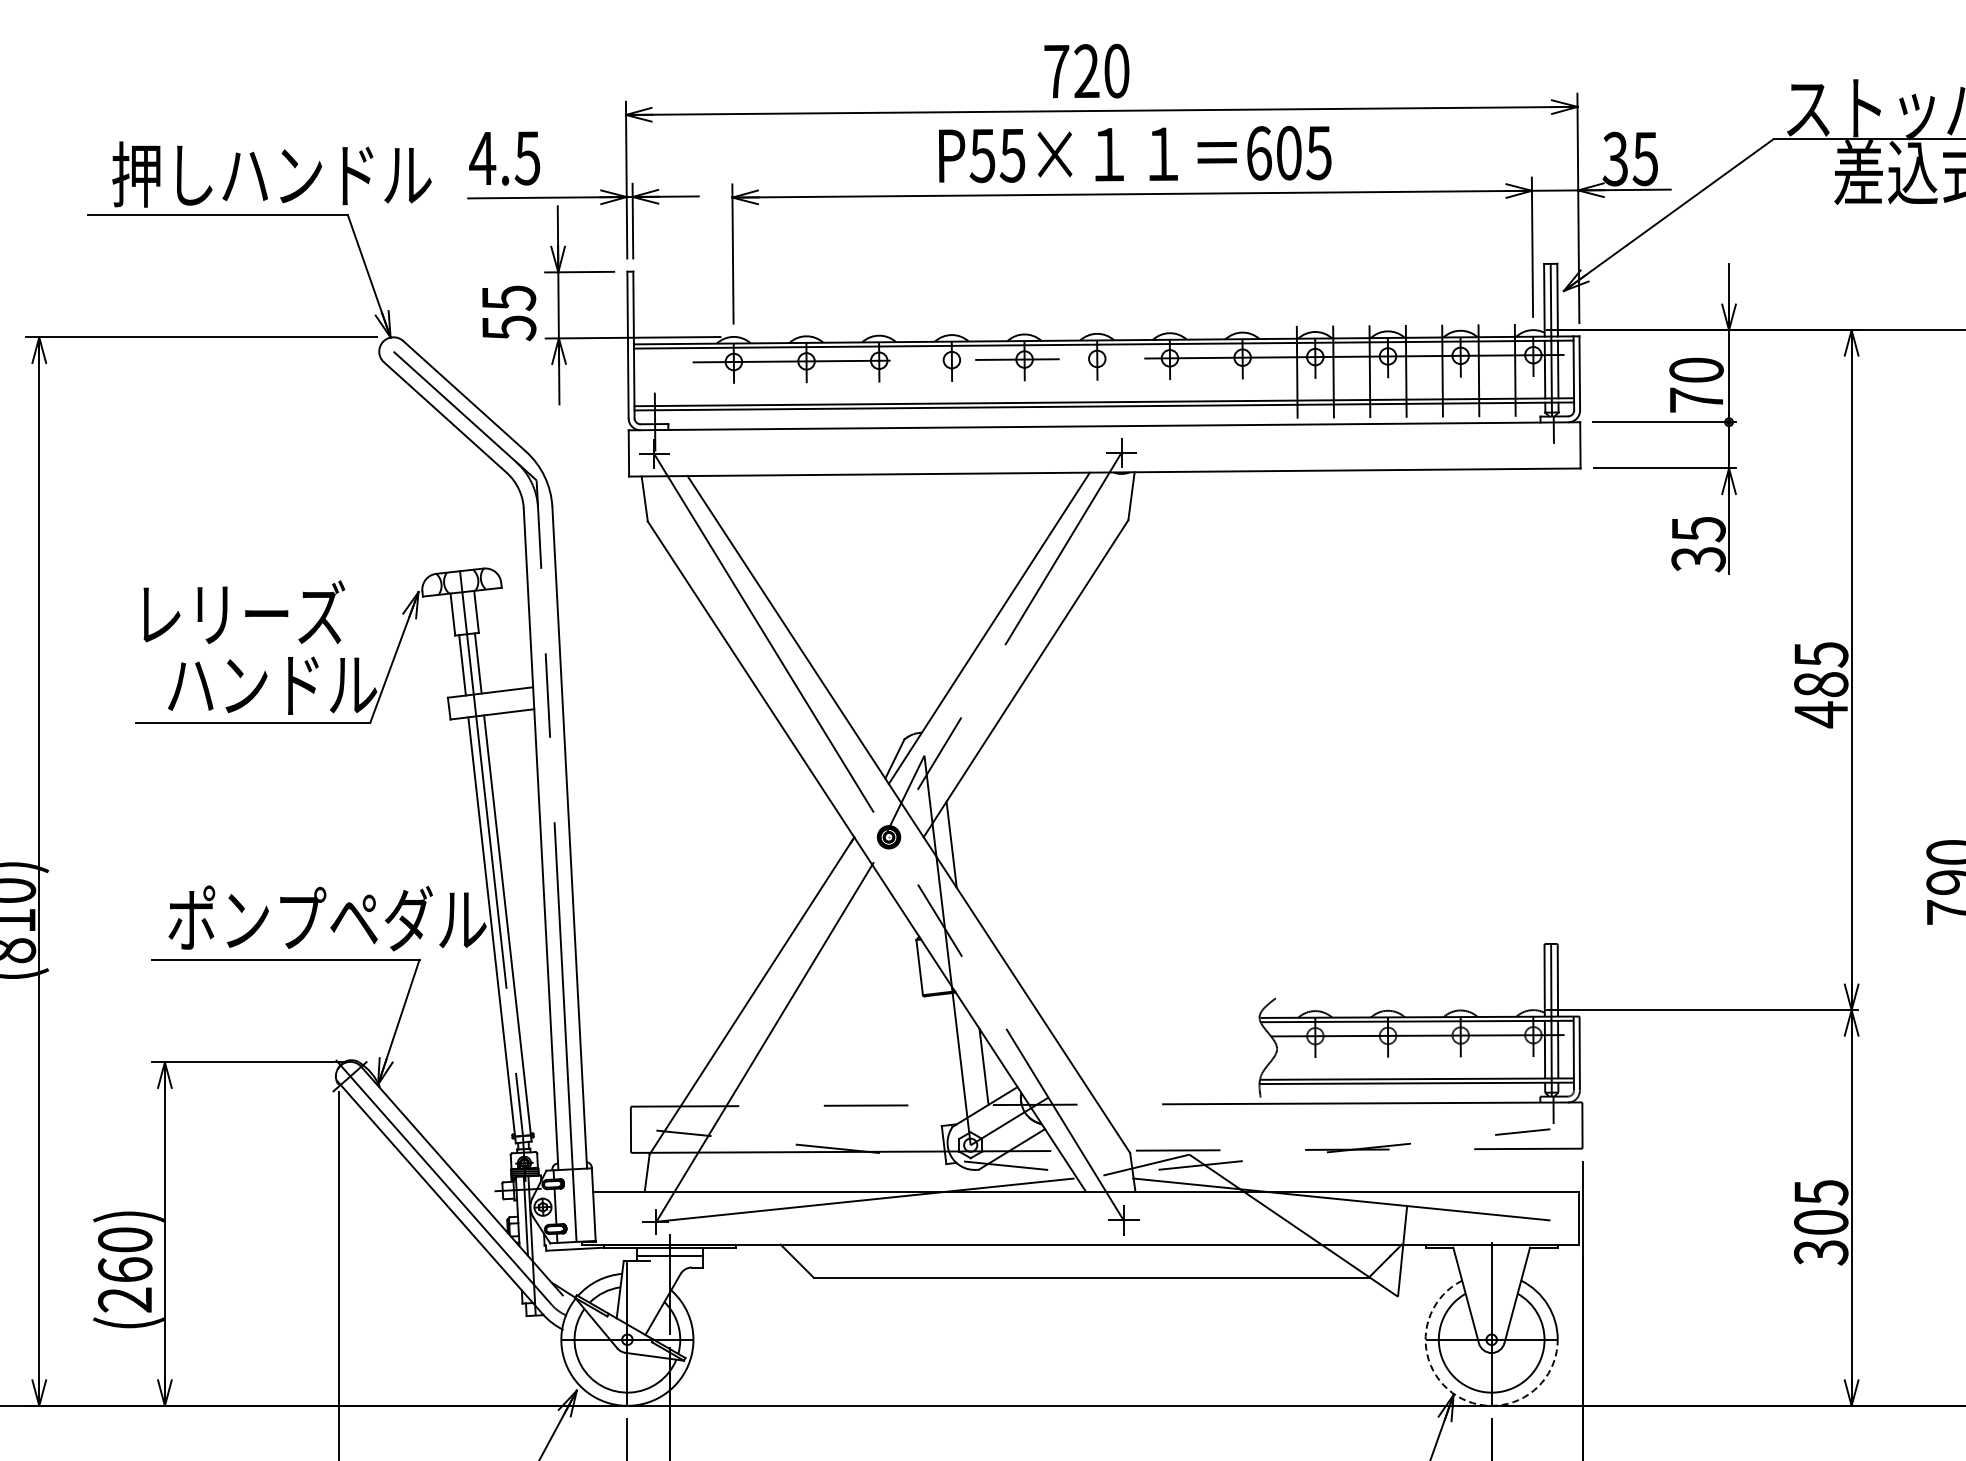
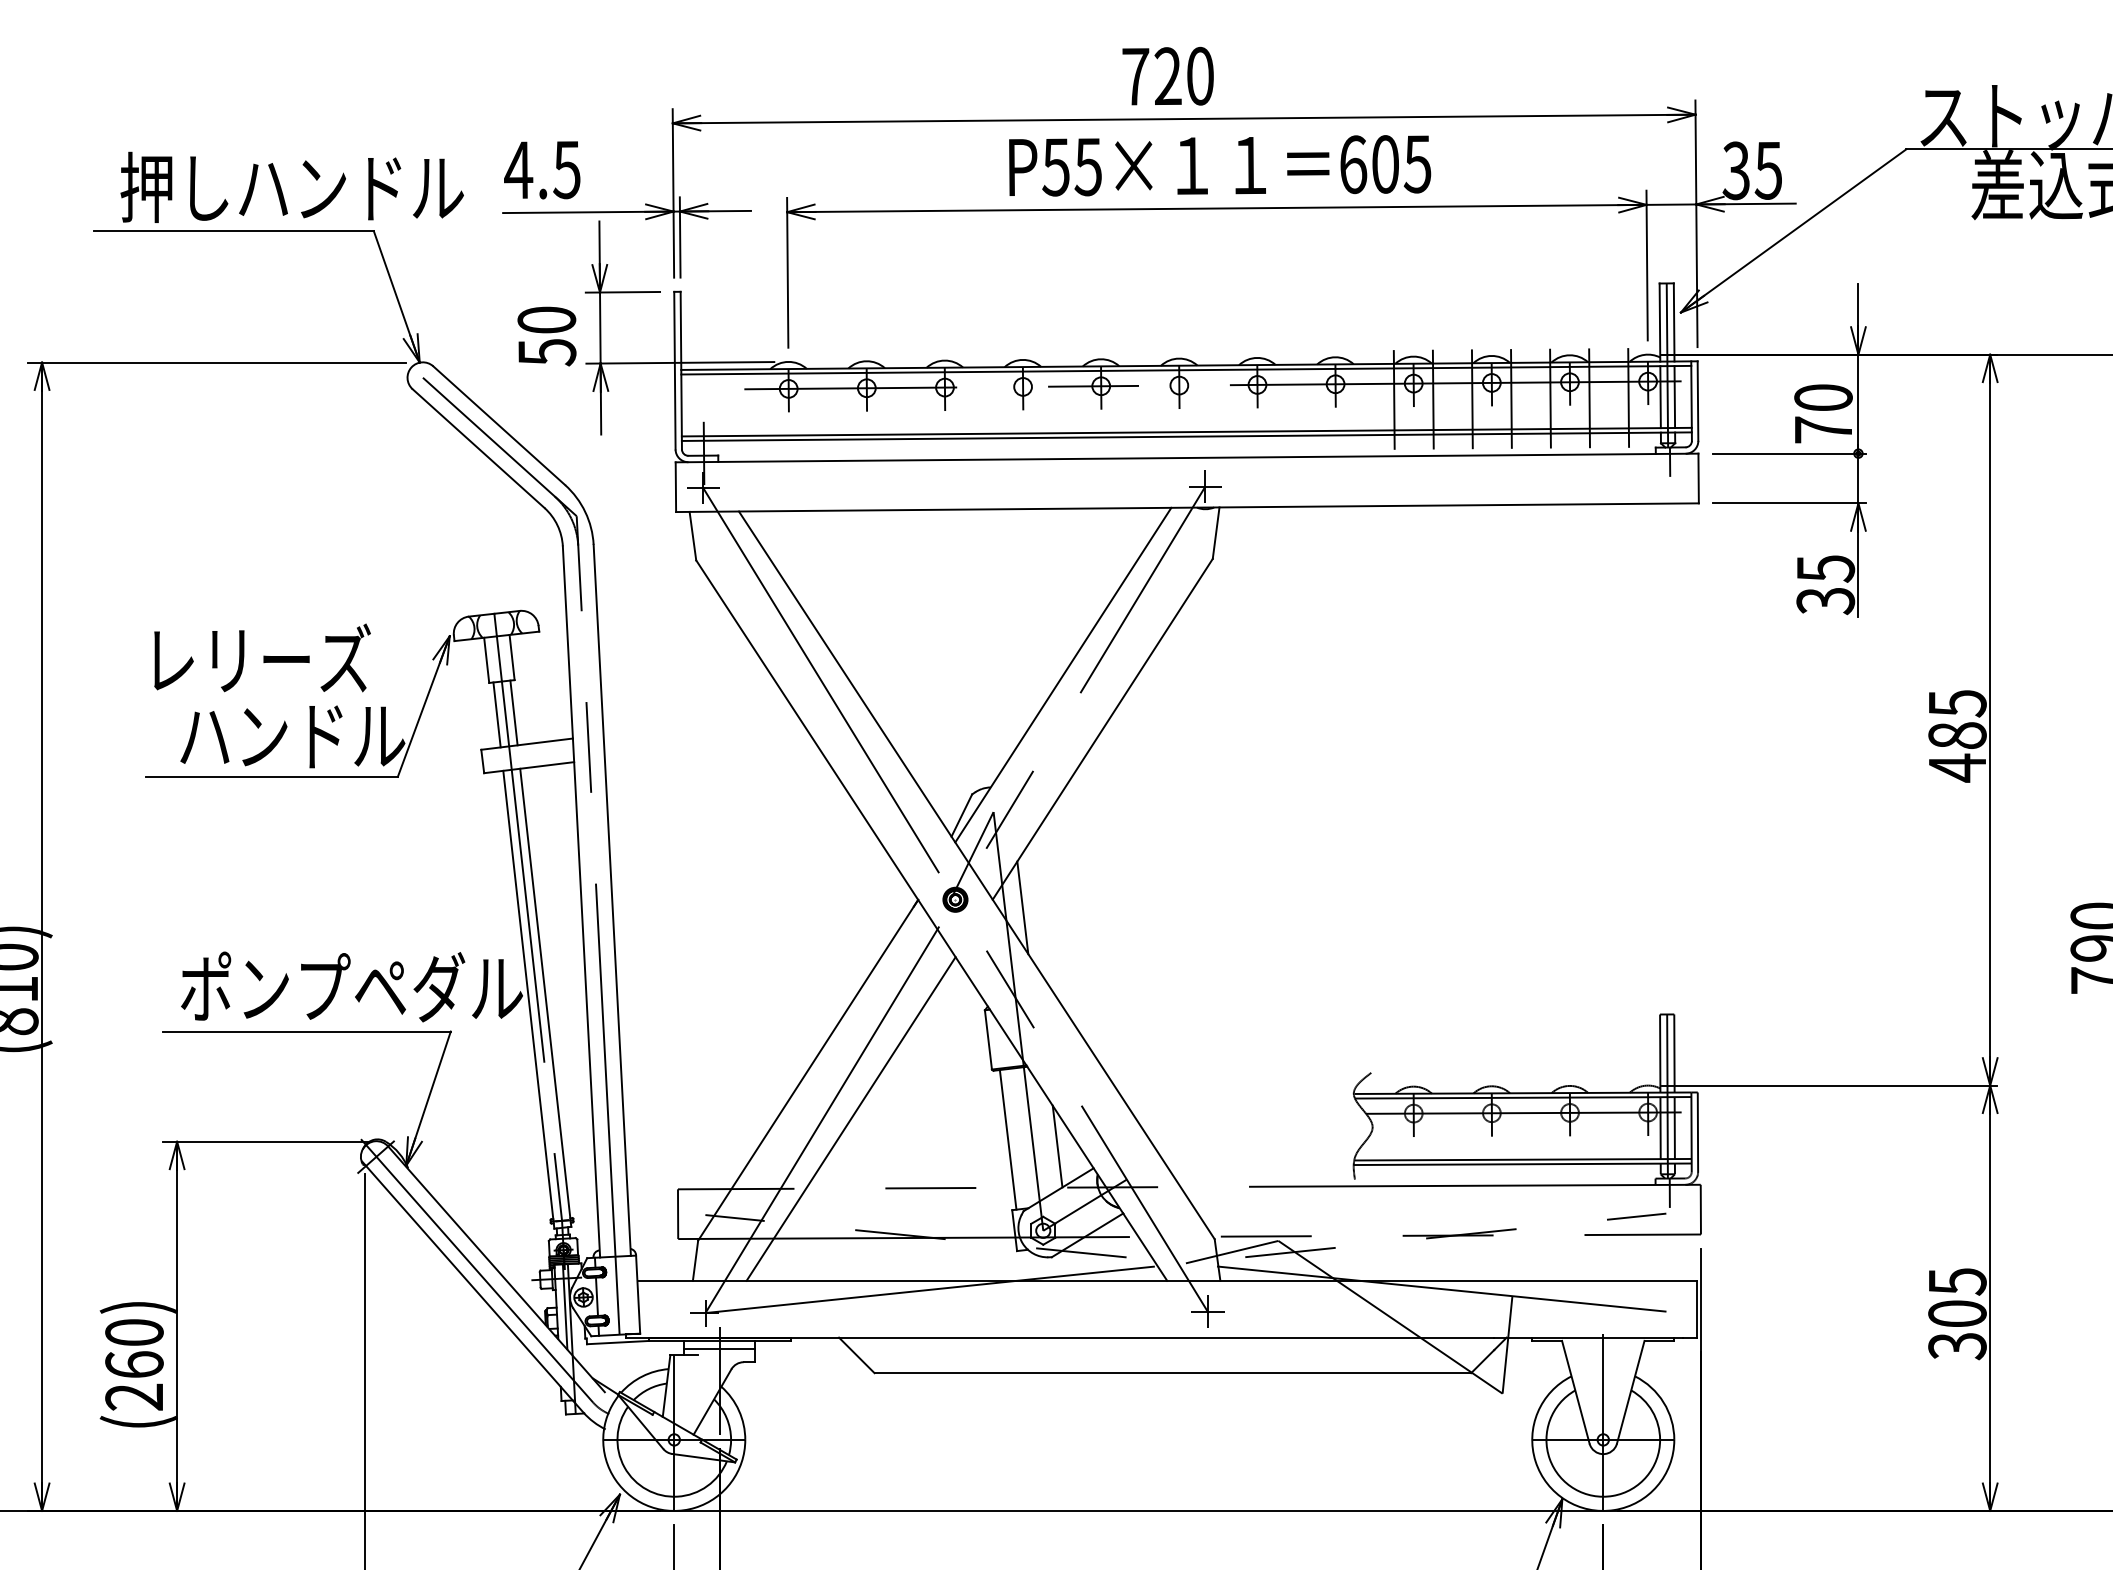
text: (508, 298) -> (546, 320), 55 -> 50
line: (791, 1040) -> (850, 1118), added
line: (937, 1060) -> (1007, 1139), added
arc: (1456, 1395) -> (1565, 1499), dashed -> solid

